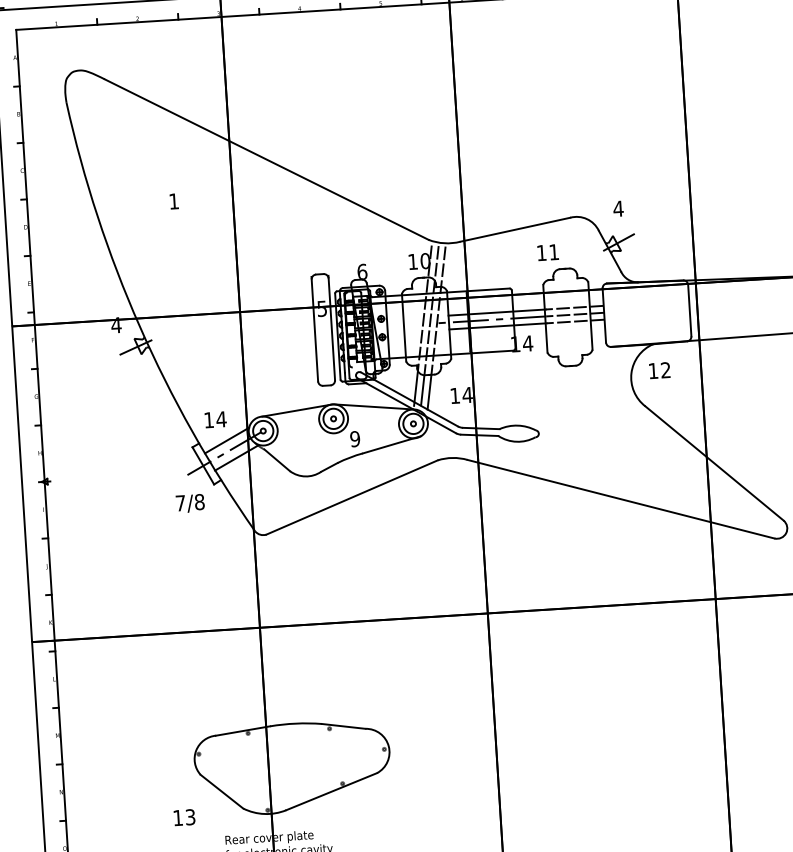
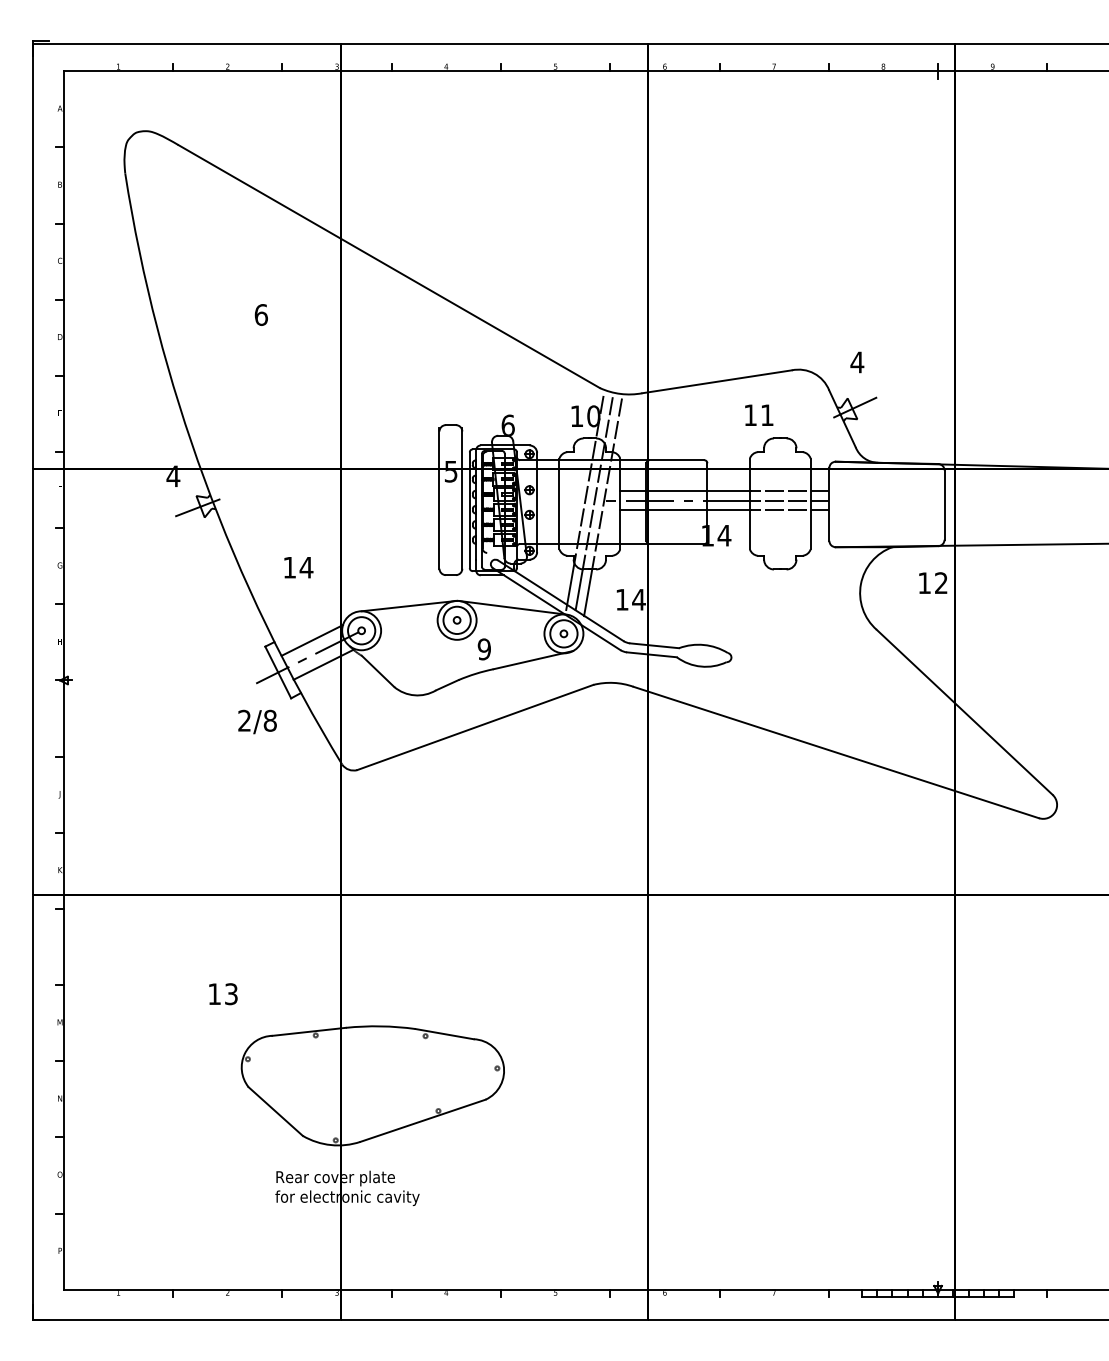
text: (173, 201) -> (260, 314), 1 -> 6
text: (660, 370) -> (933, 582), moved
text: (215, 419) -> (298, 567), moved
text: (180, 503) -> (244, 720), 7/8 -> 2/8
text: (184, 817) -> (223, 994), moved

